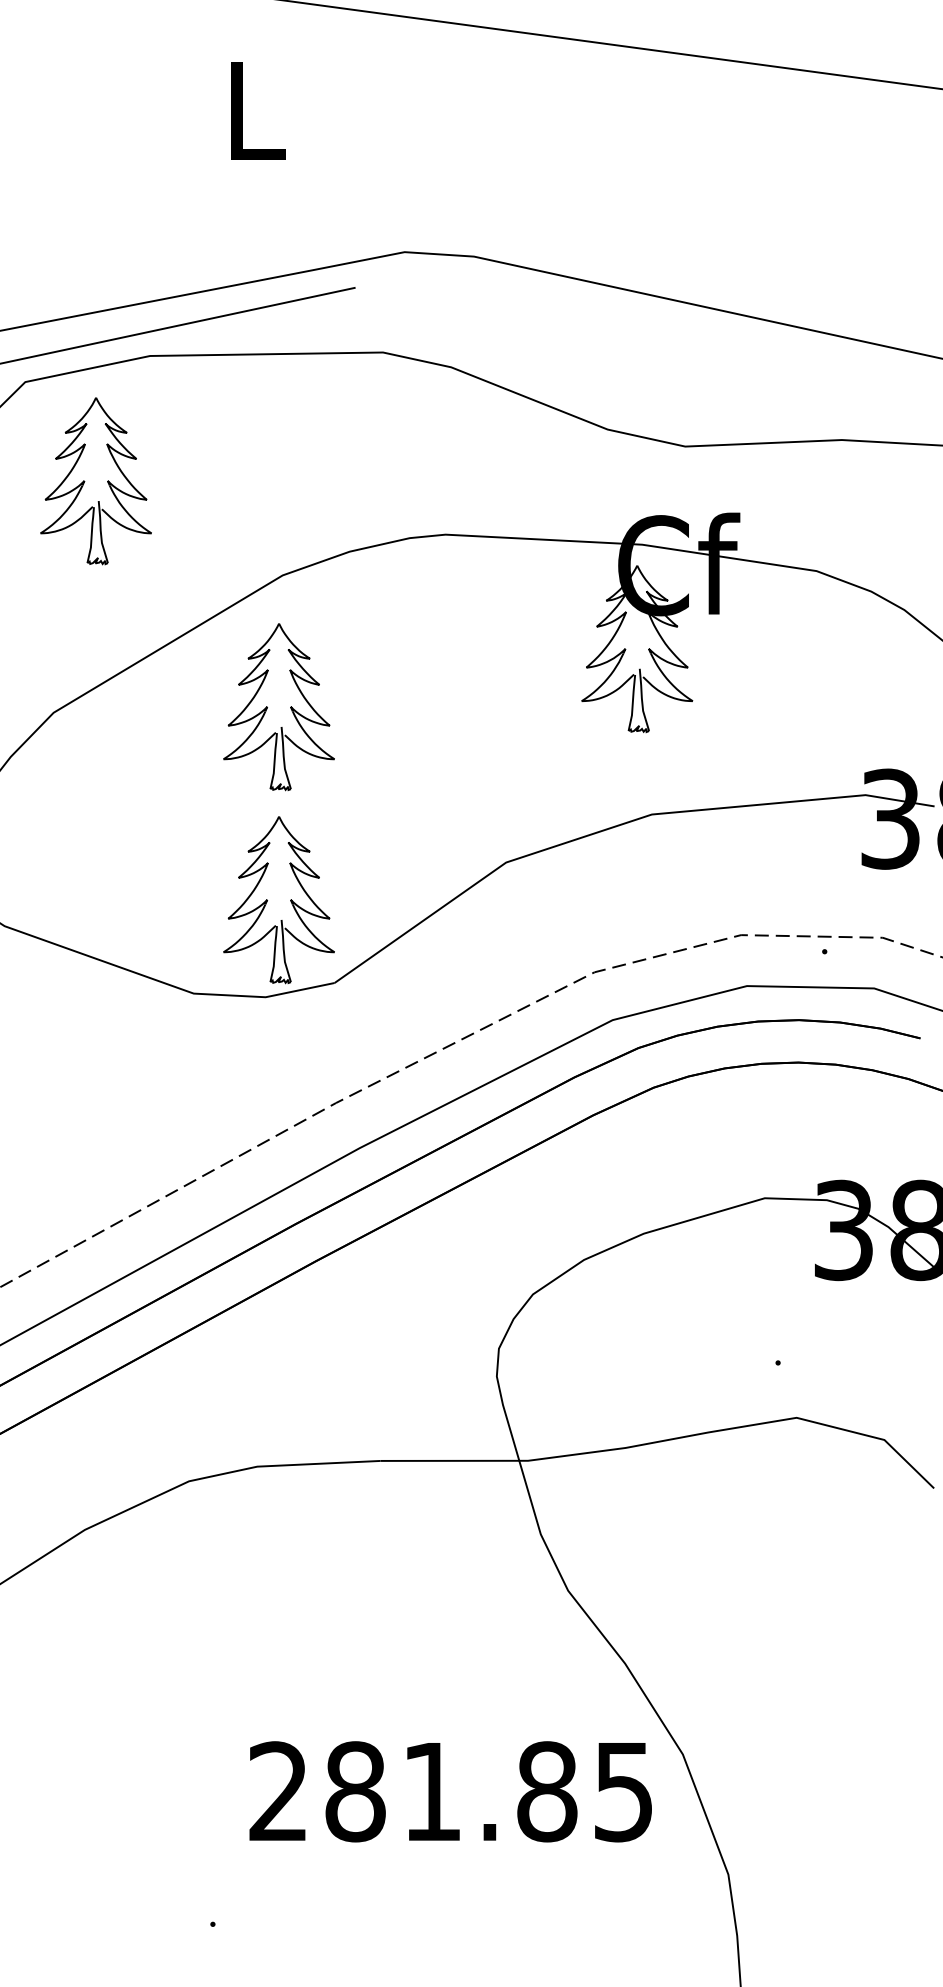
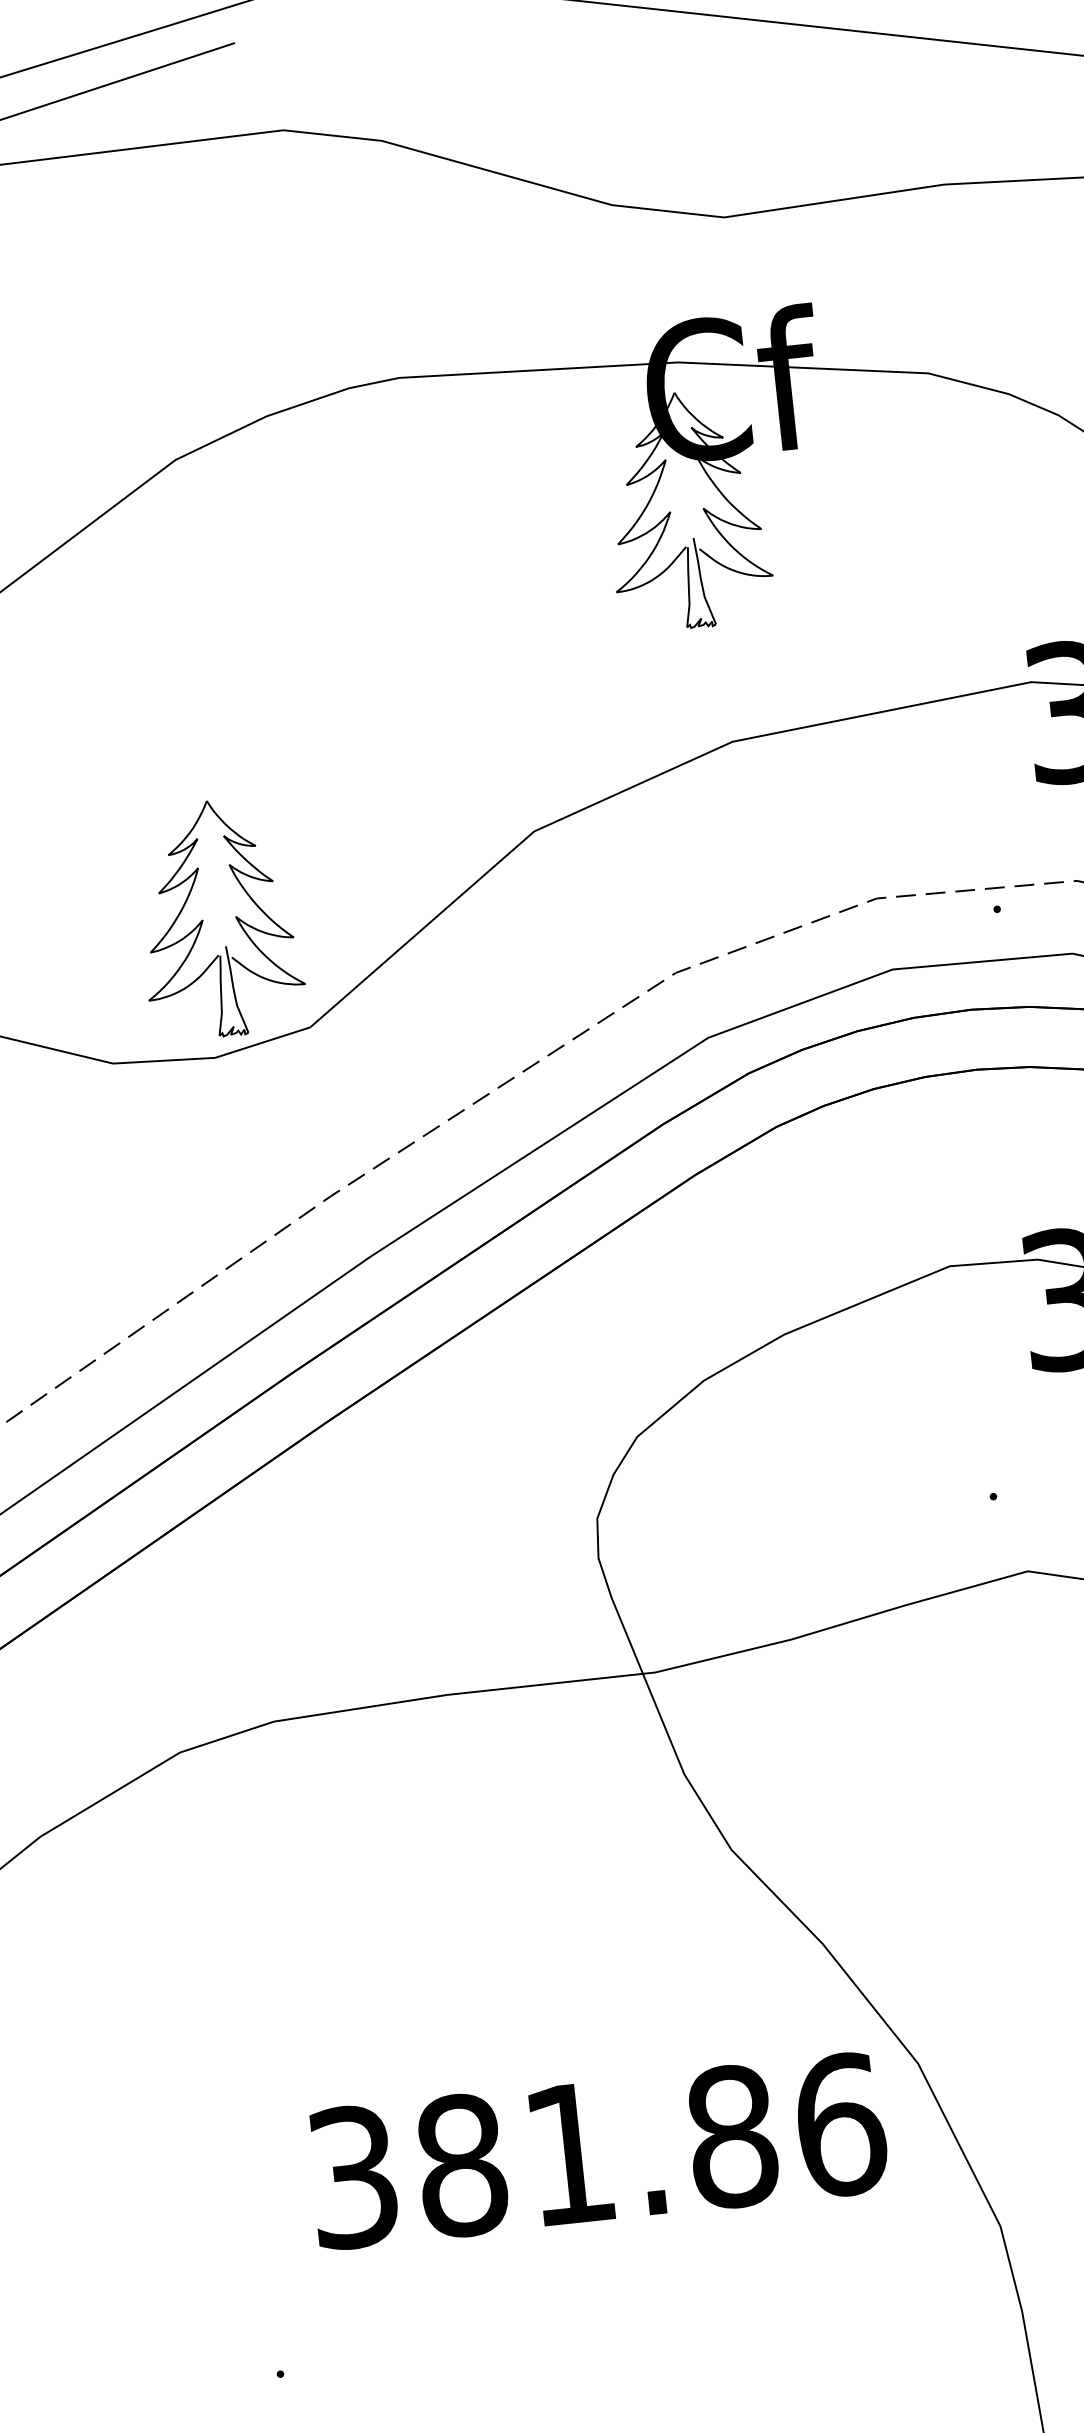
part: (278, 707) -> (189, 647), removed
text: (451, 1791) -> (597, 2150), 281.85 -> 381.86

